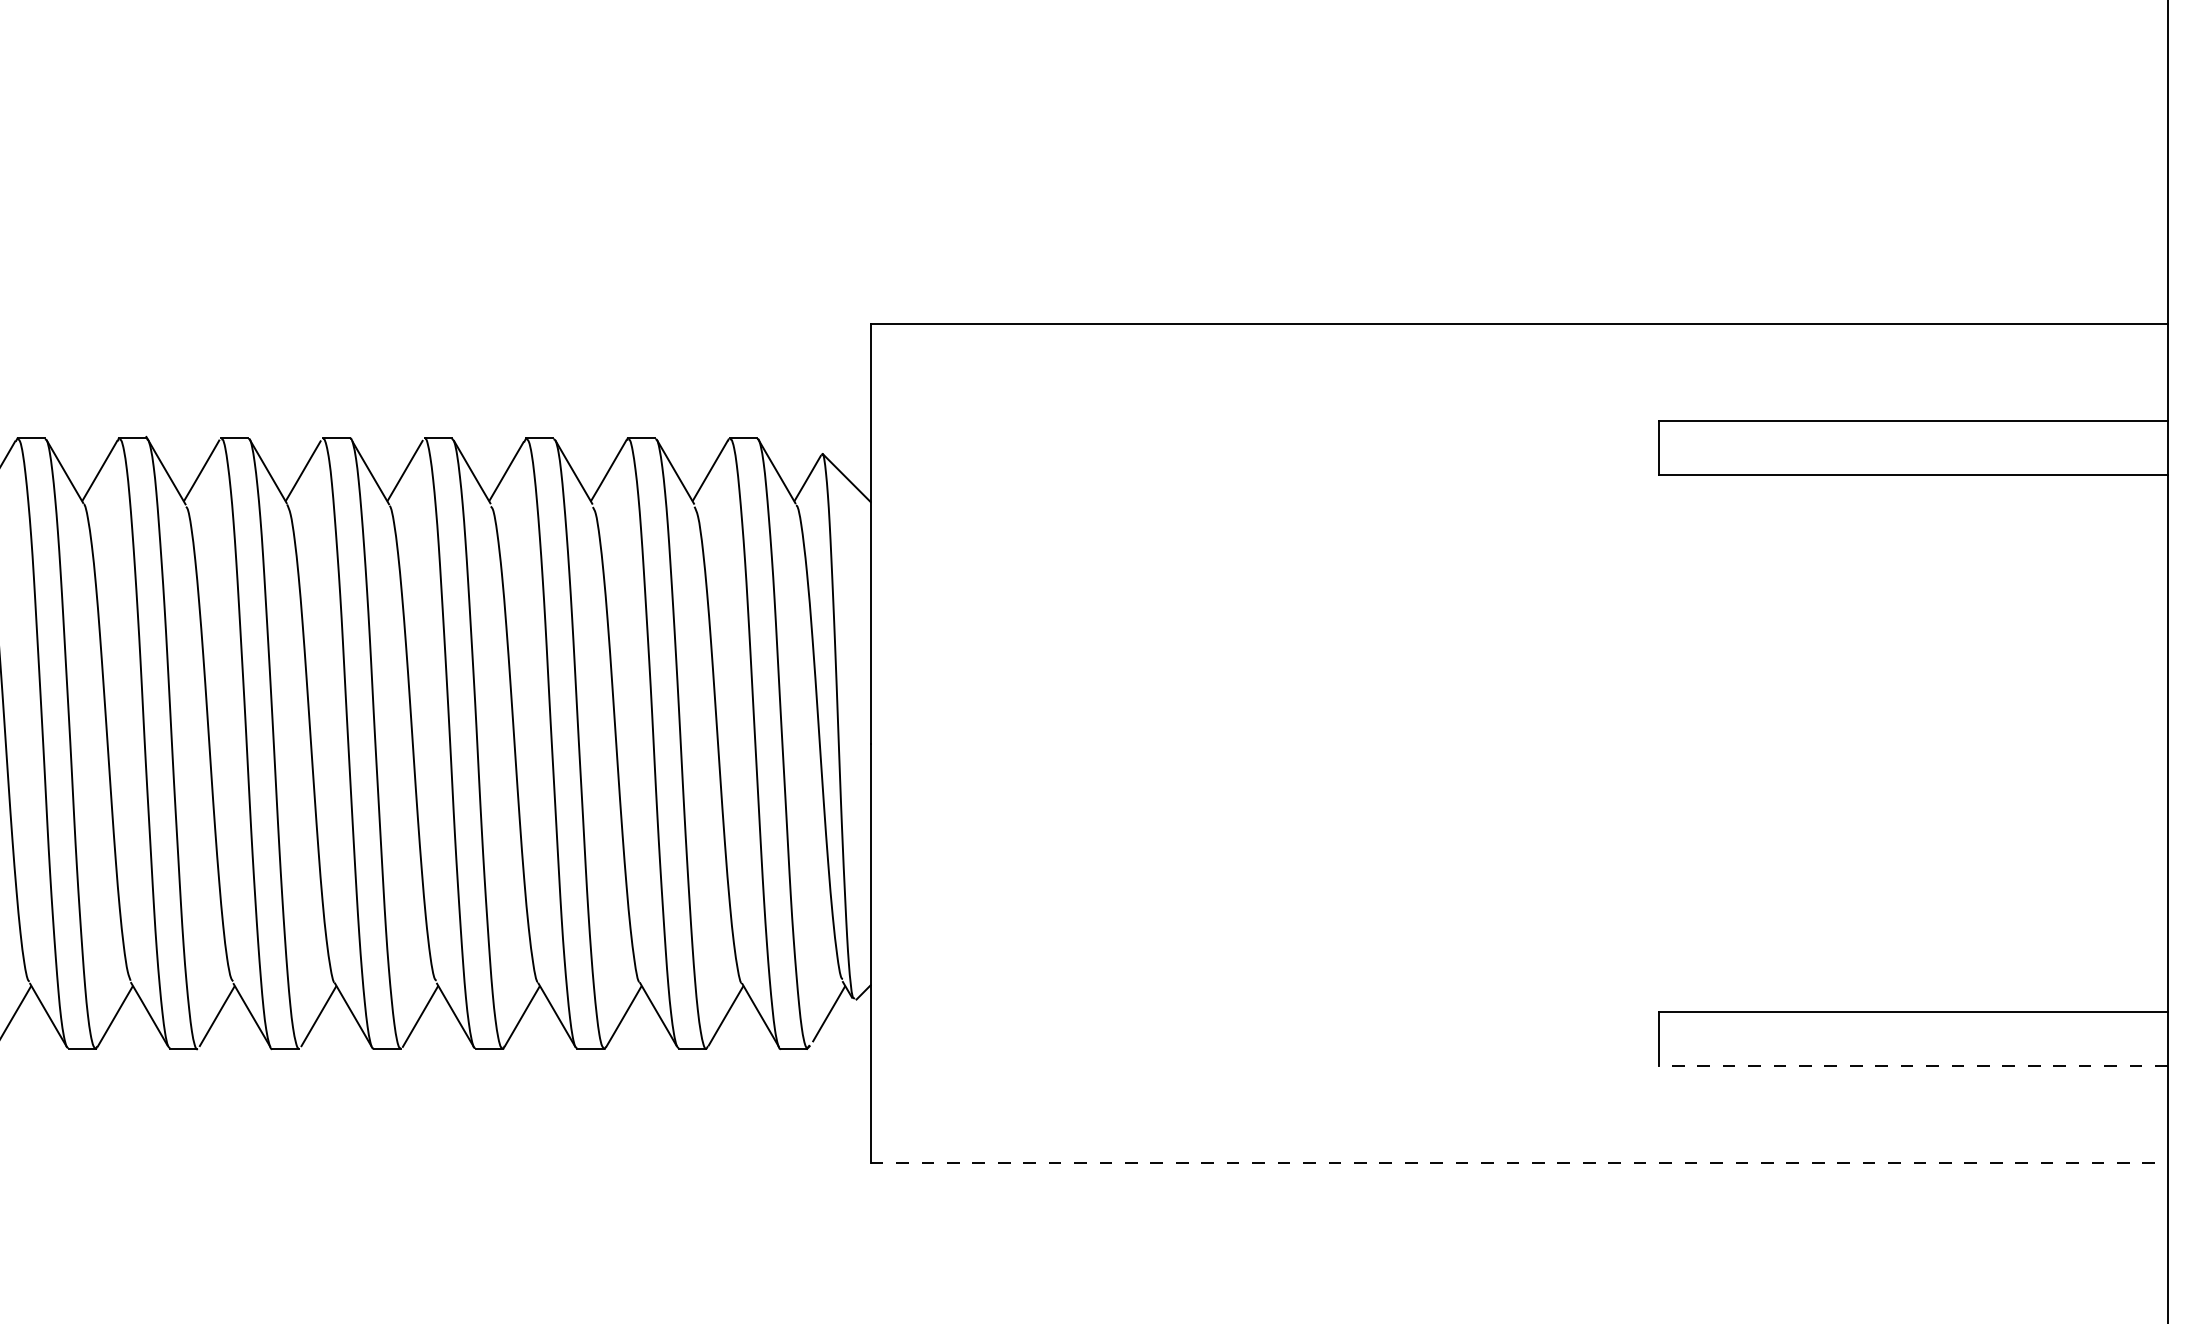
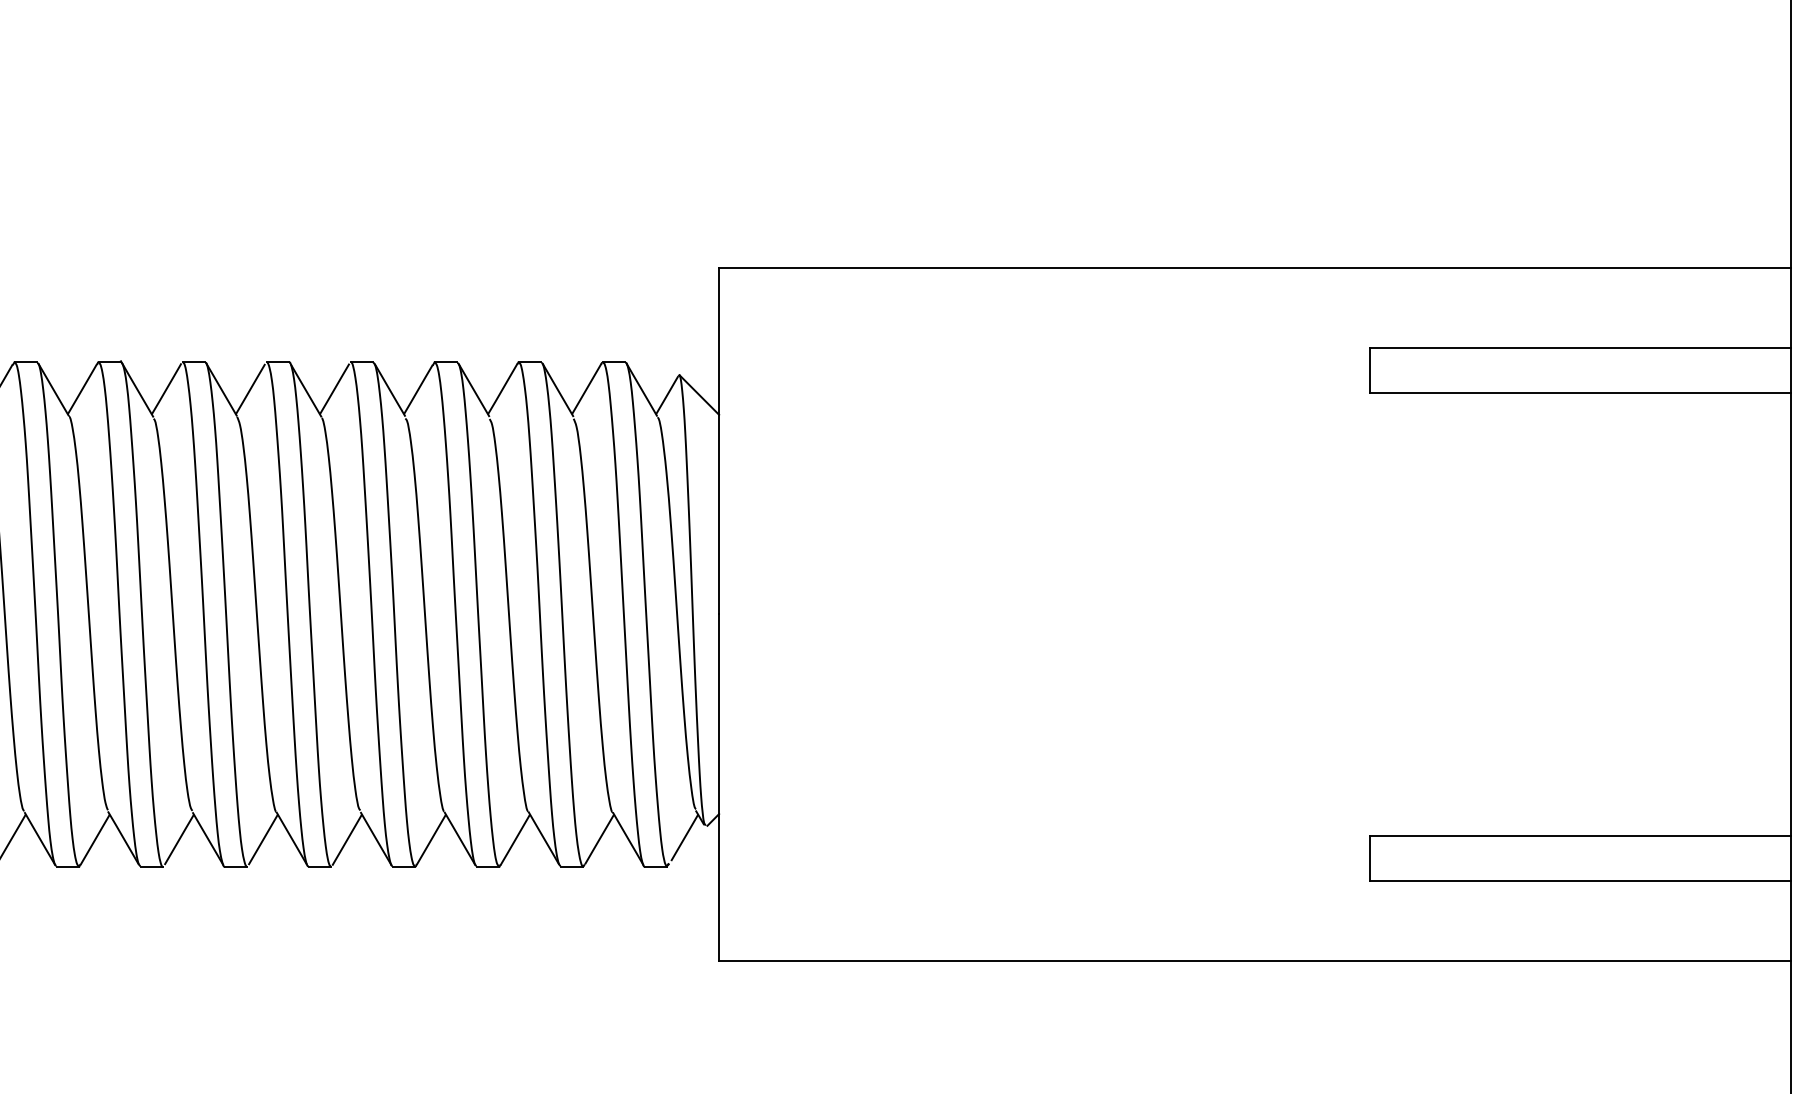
line: (1912, 1066) -> (1579, 881), dashed -> solid
line: (1519, 1163) -> (1255, 961), dashed -> solid

